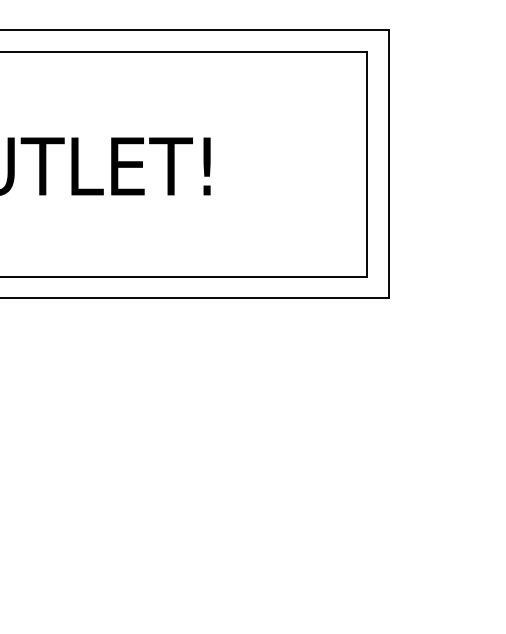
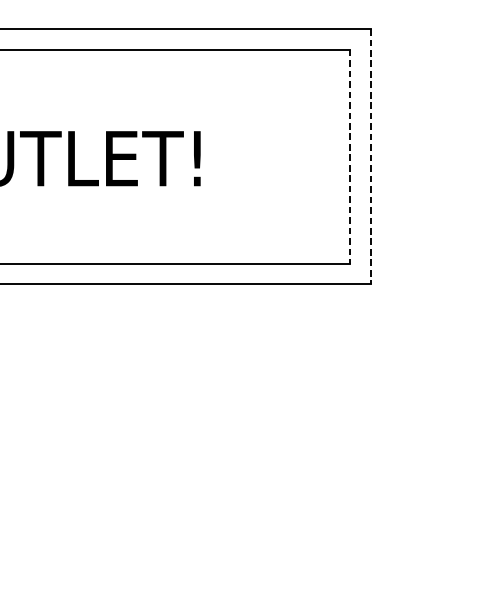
line: (367, 164) -> (350, 156), solid -> dashed
line: (389, 164) -> (370, 156), solid -> dashed

